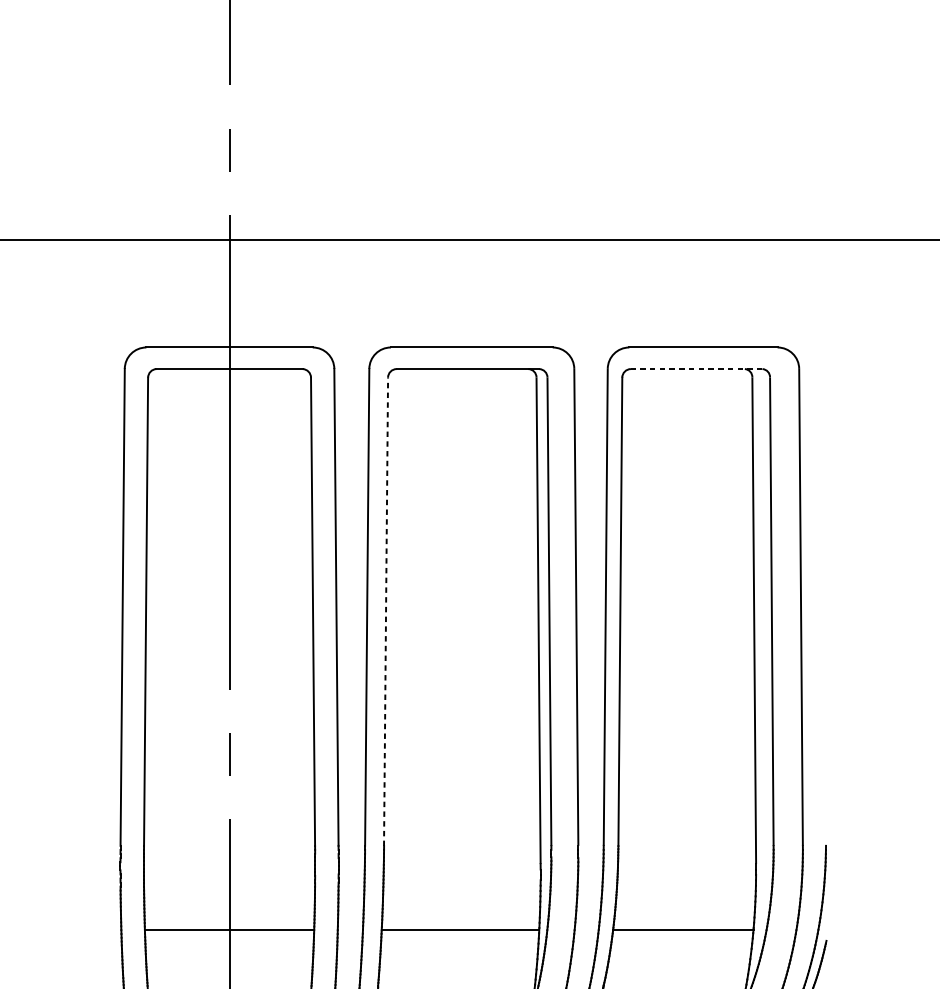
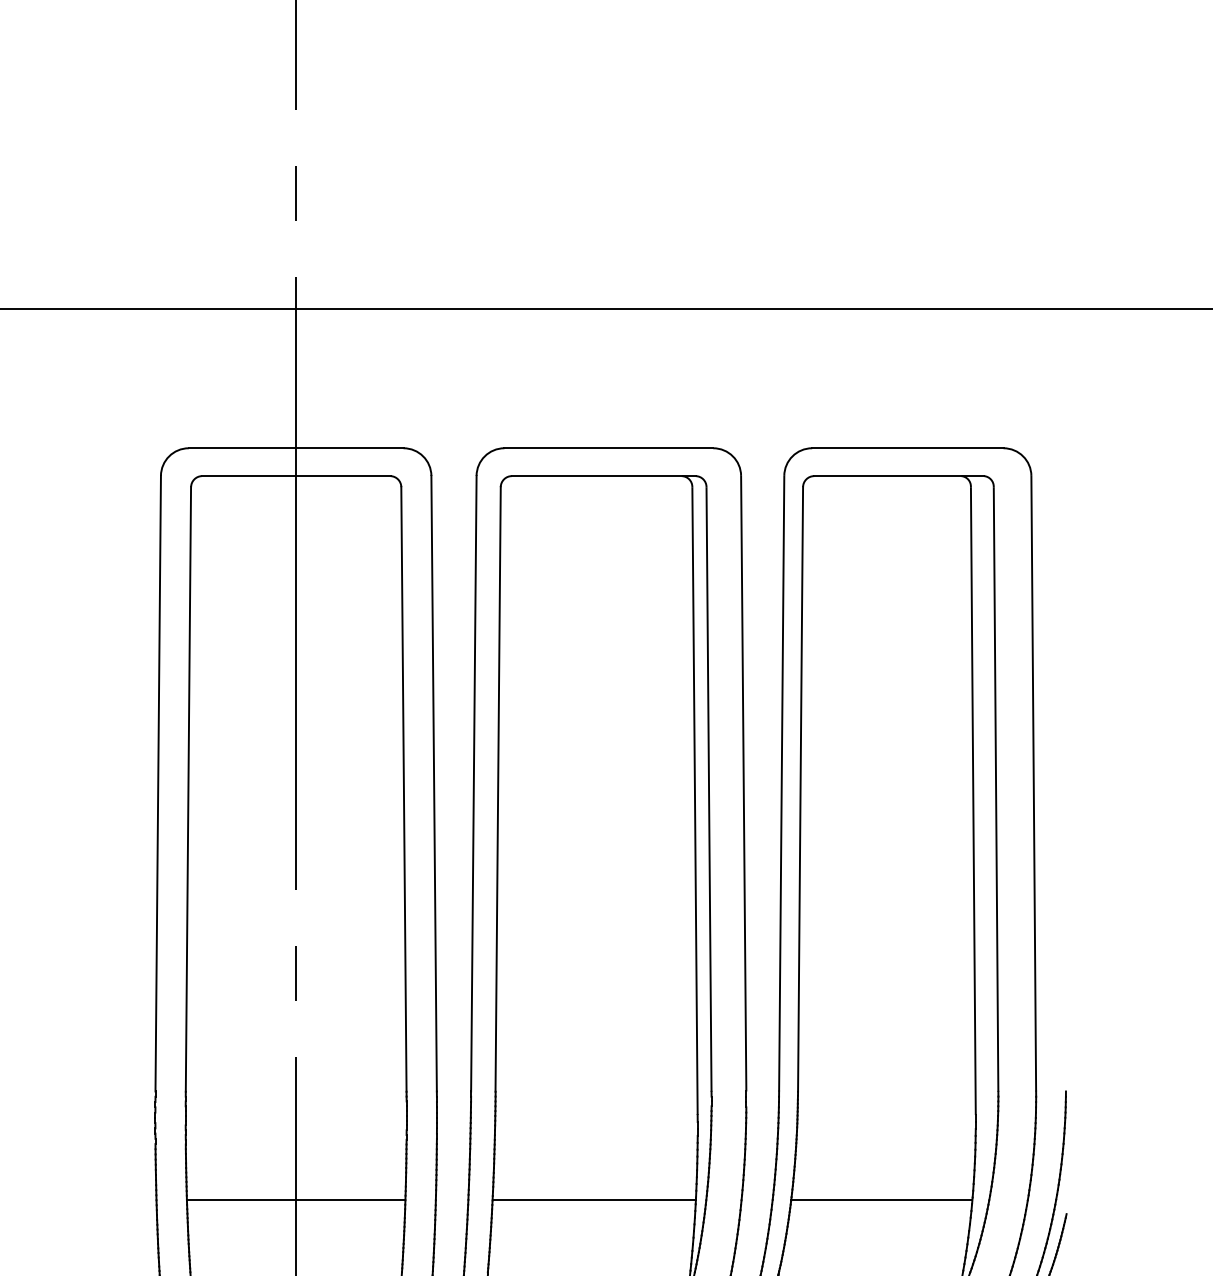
line: (697, 369) -> (899, 476), dashed -> solid
line: (386, 611) -> (498, 788), dashed -> solid

